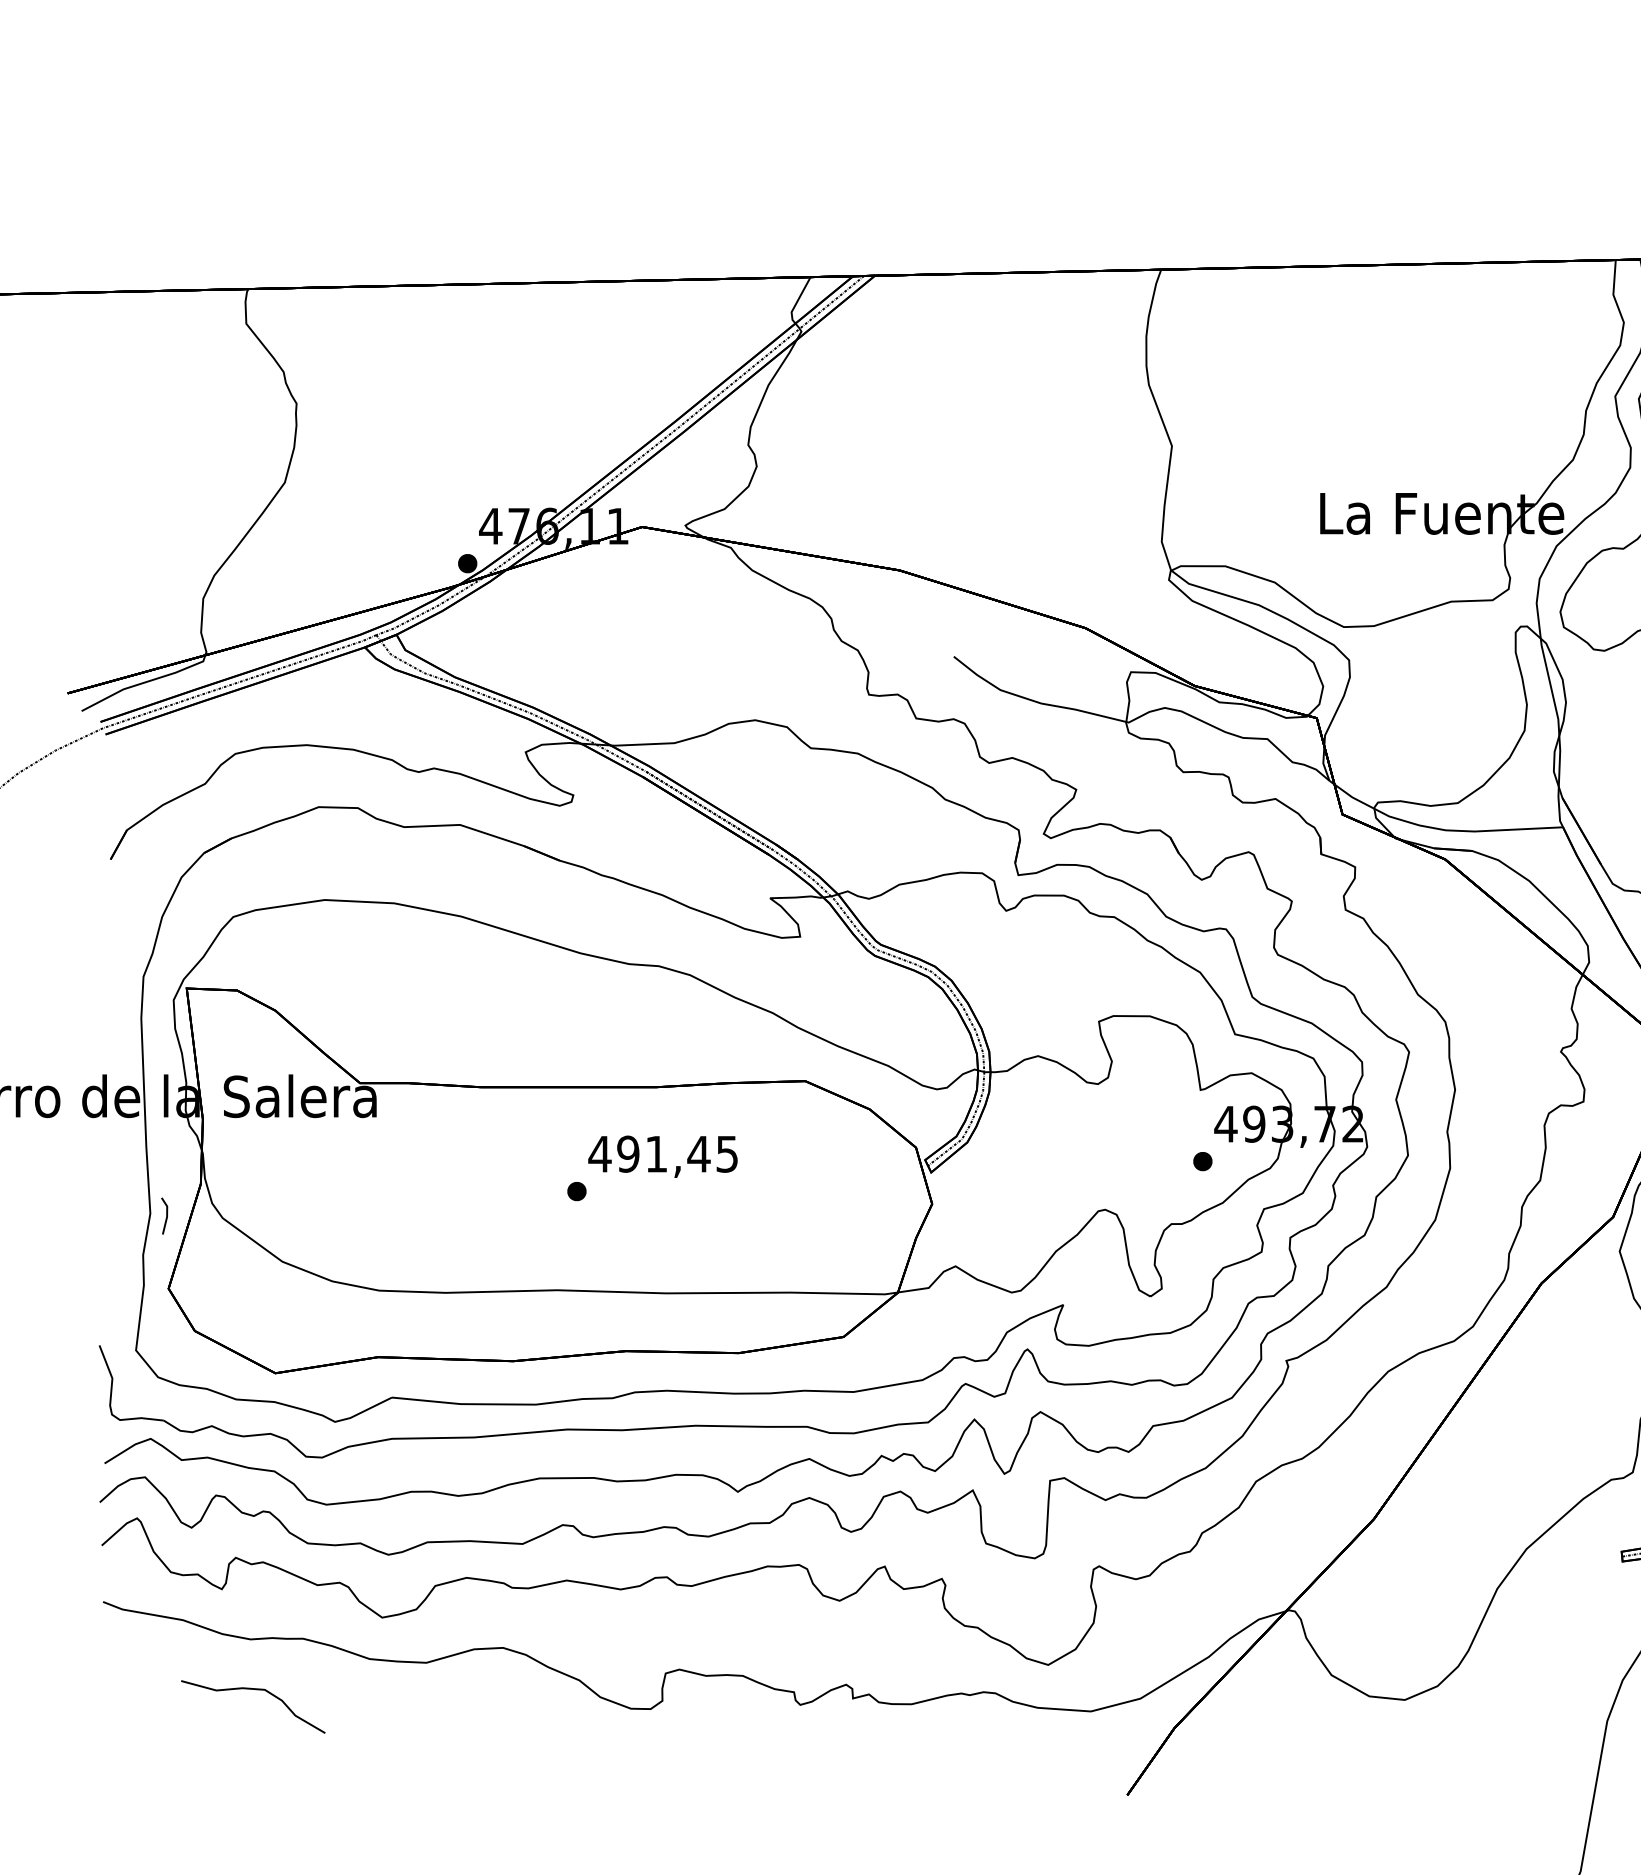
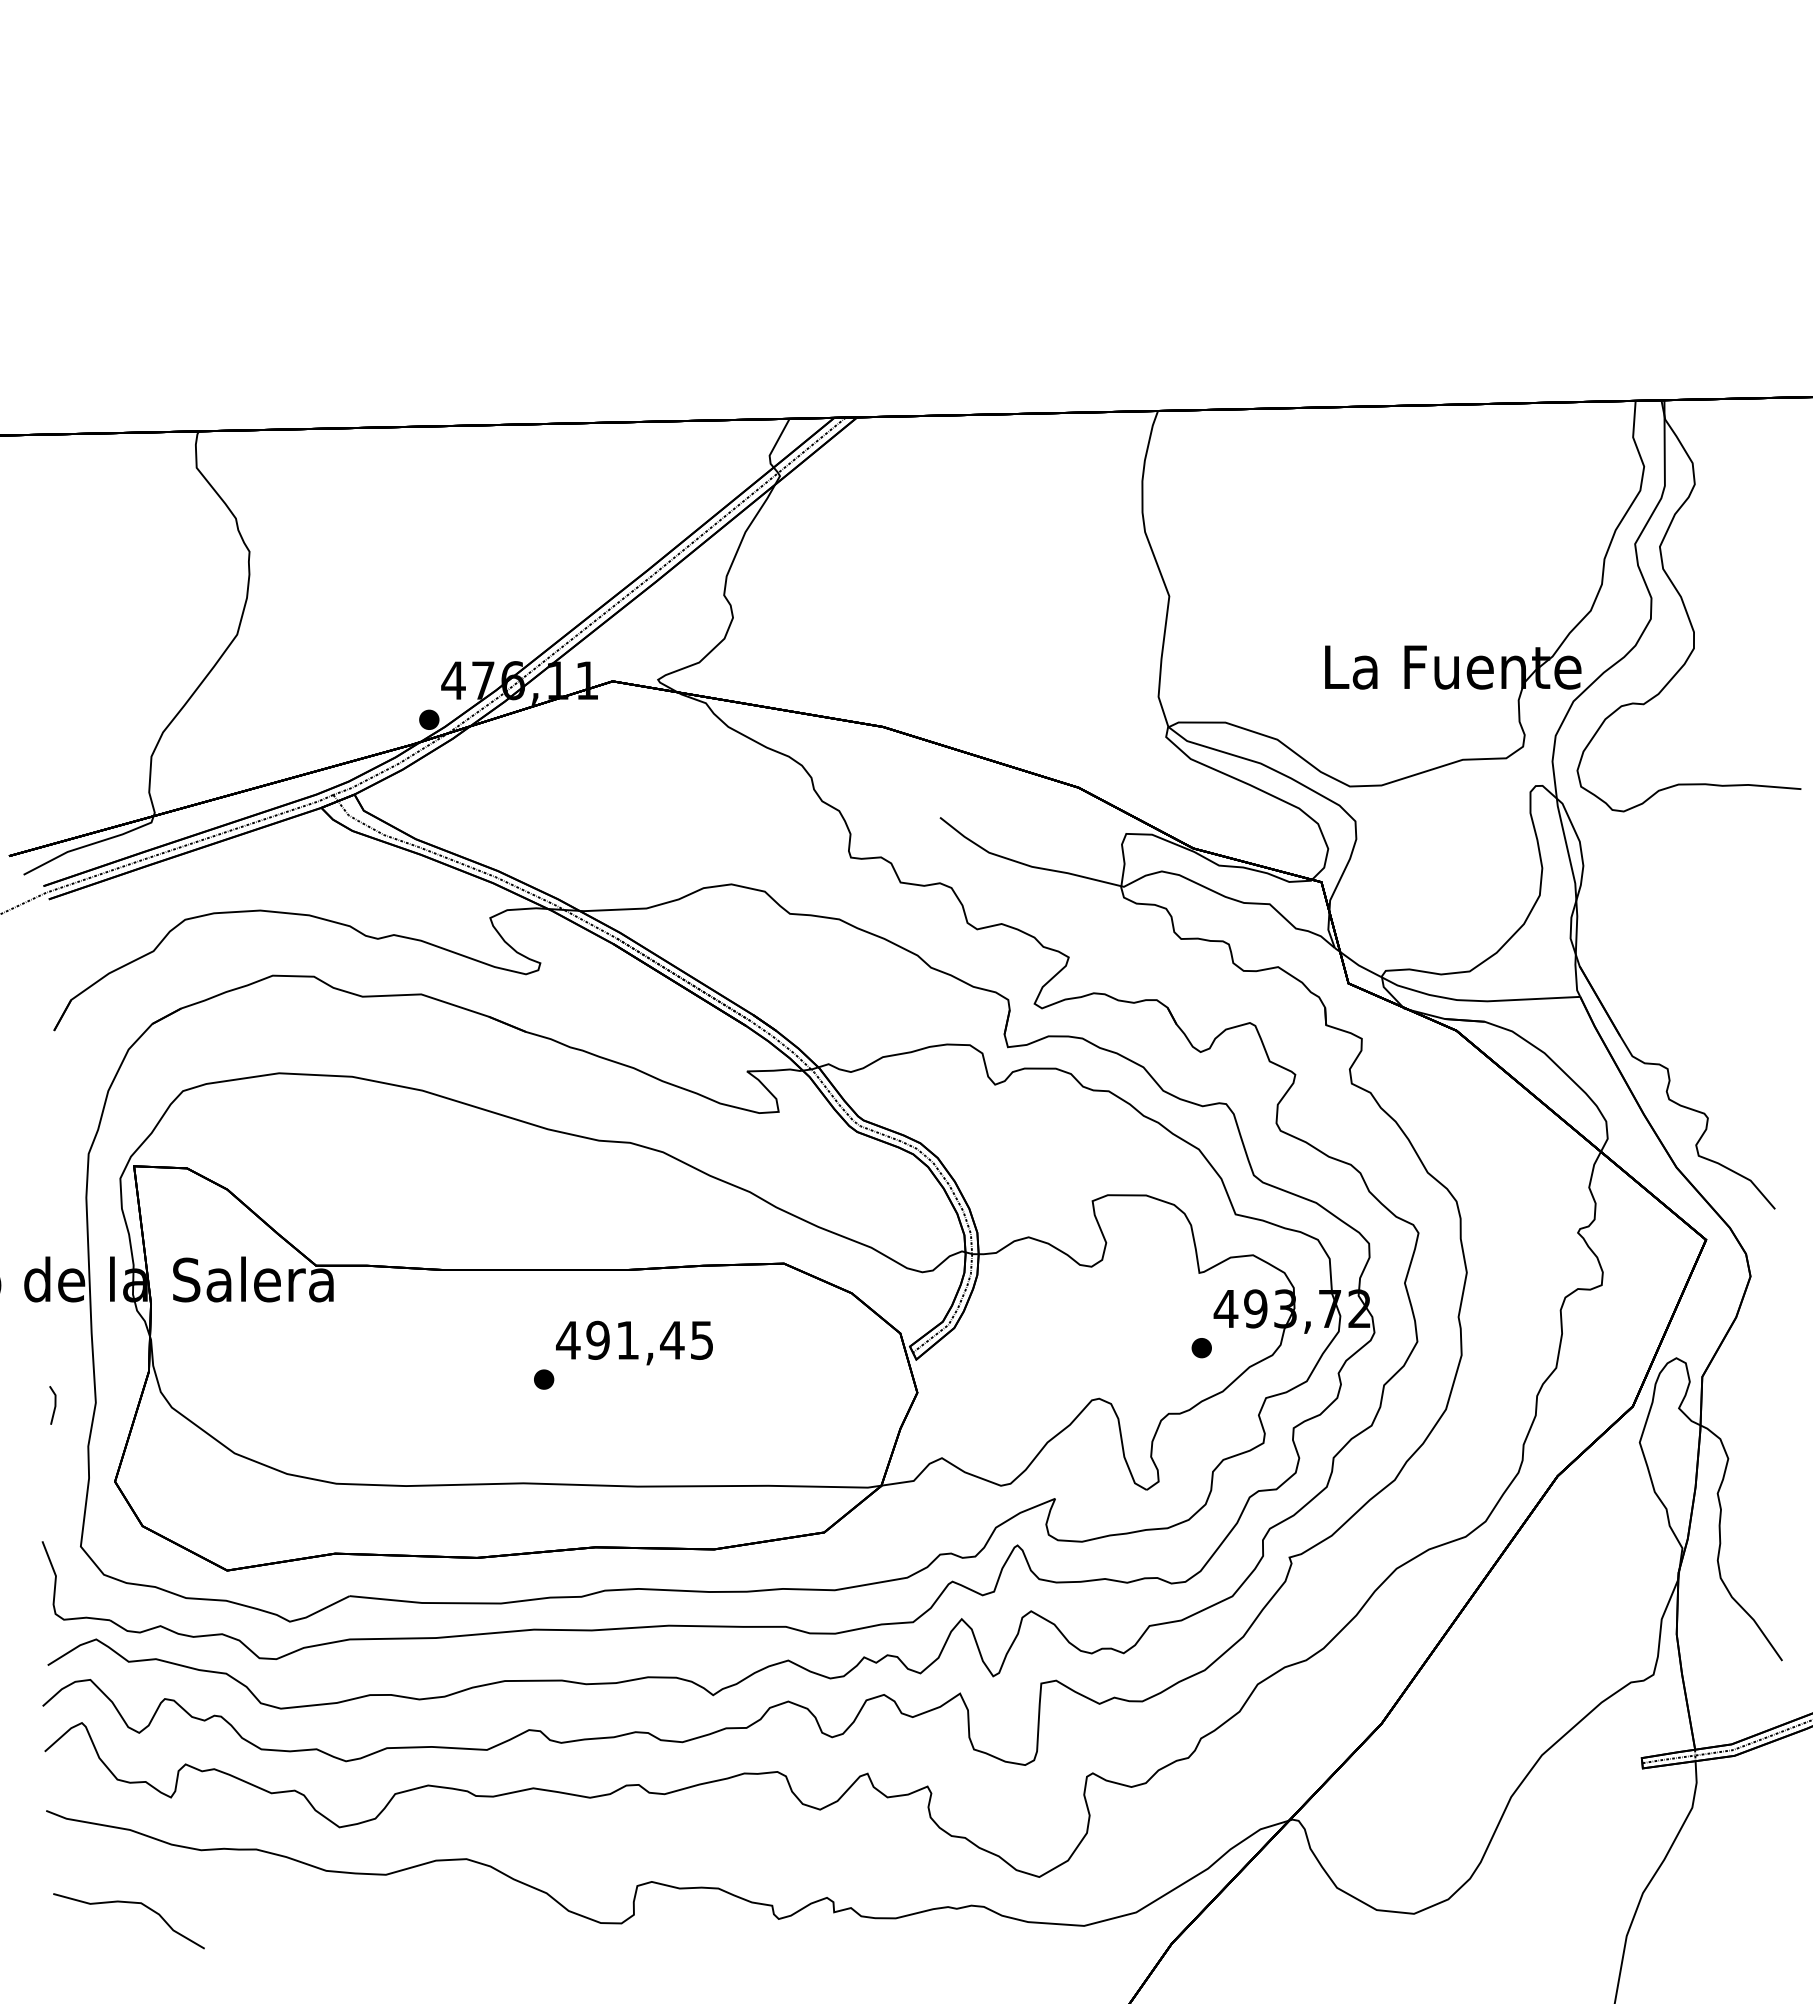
line: (166, 1216) -> (54, 1405), moved
curve: (252, 1690) -> (128, 1903), moved

